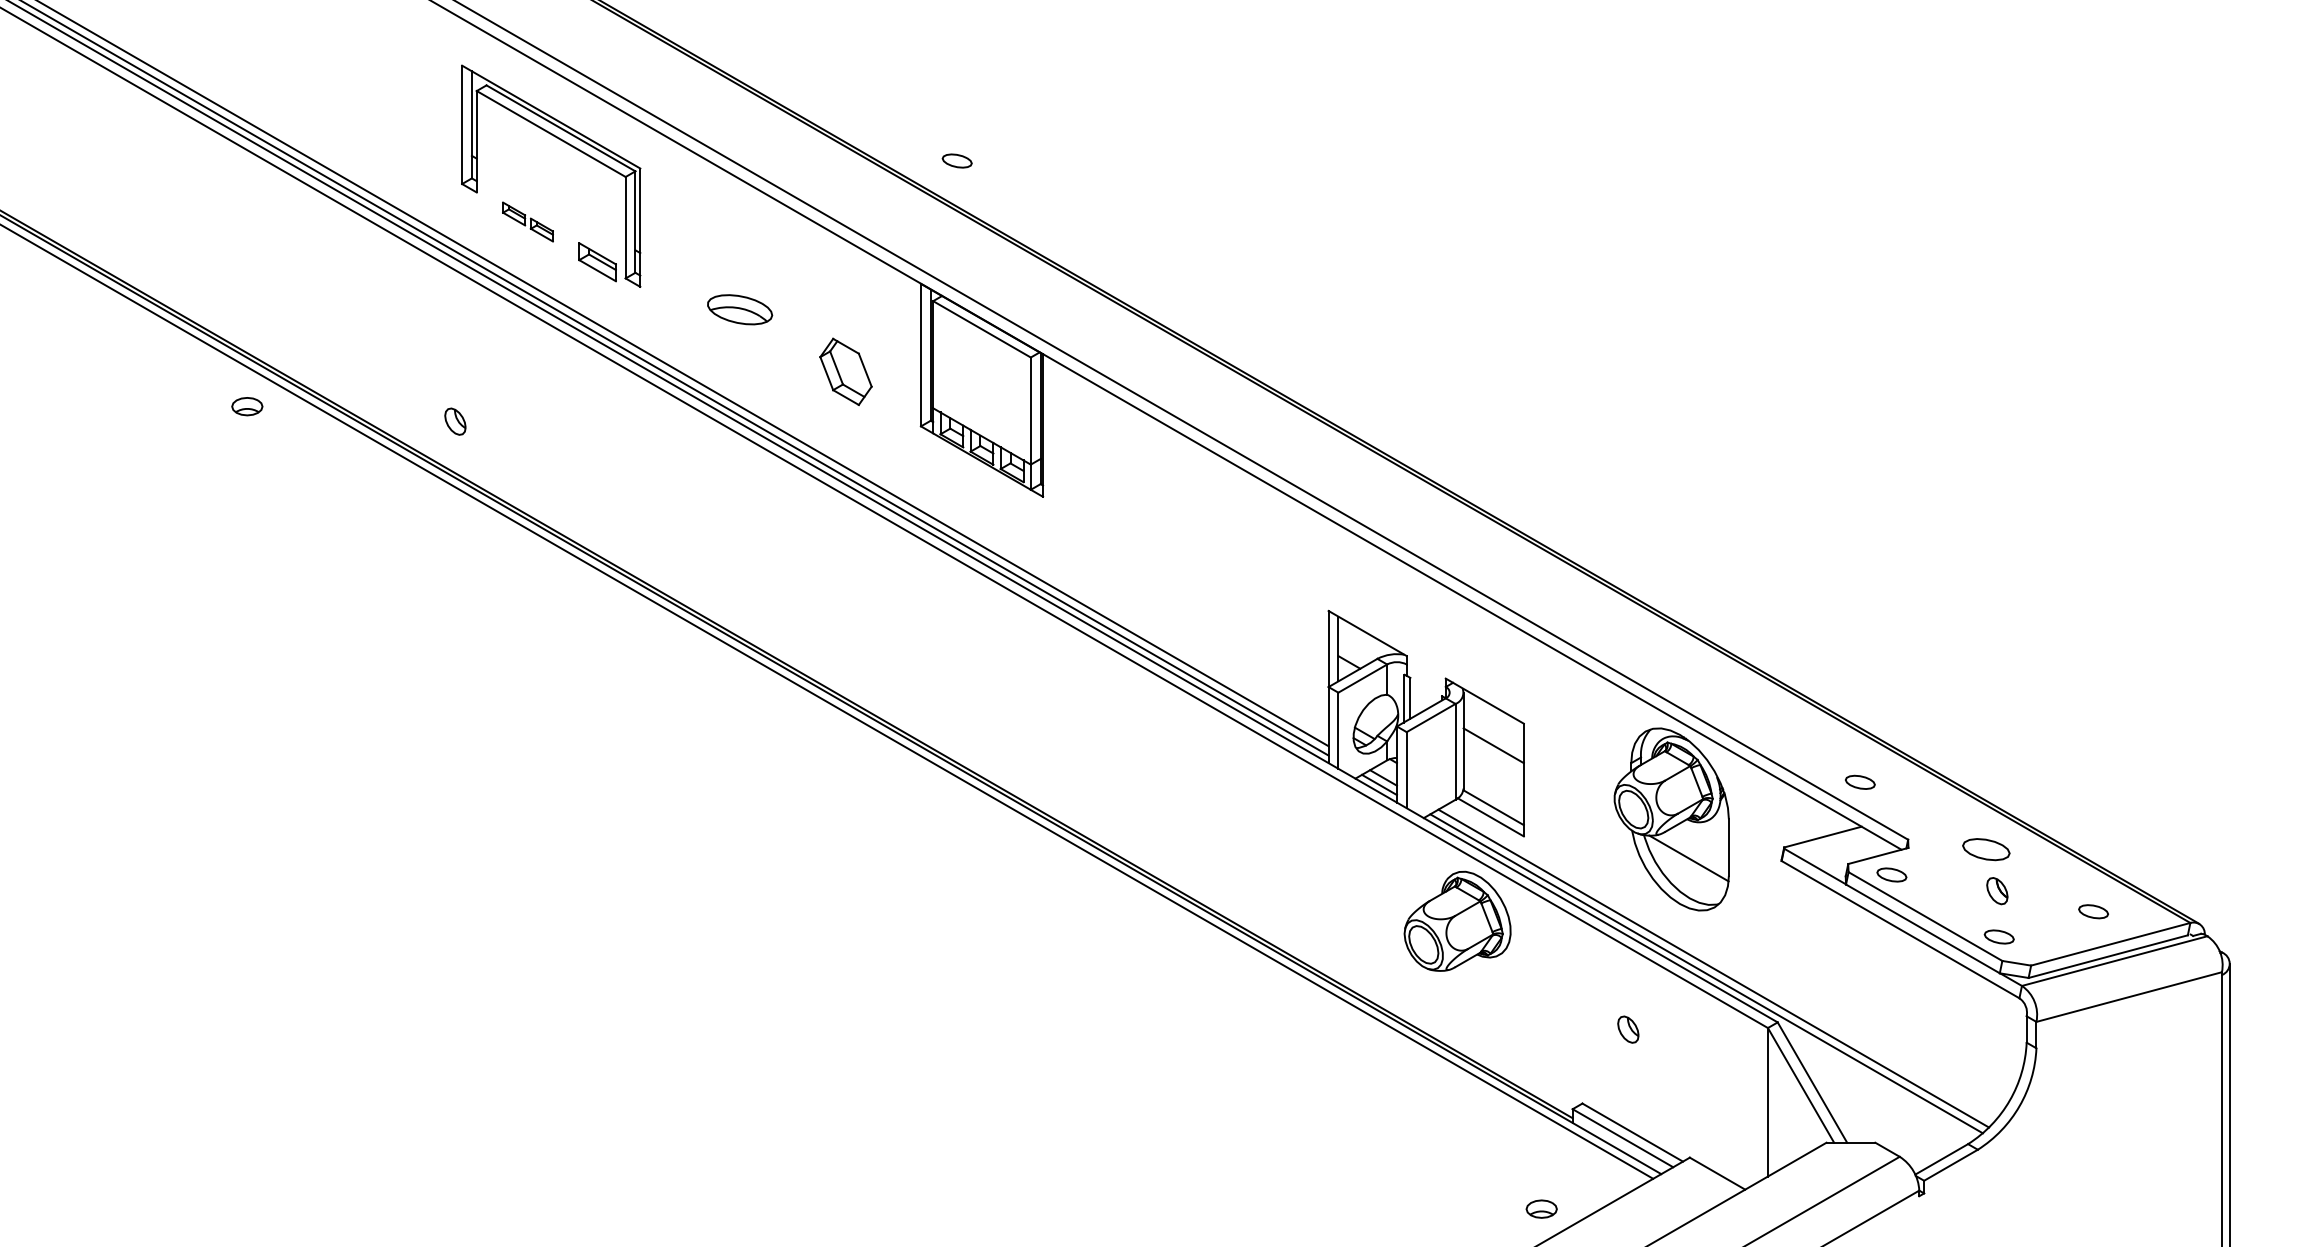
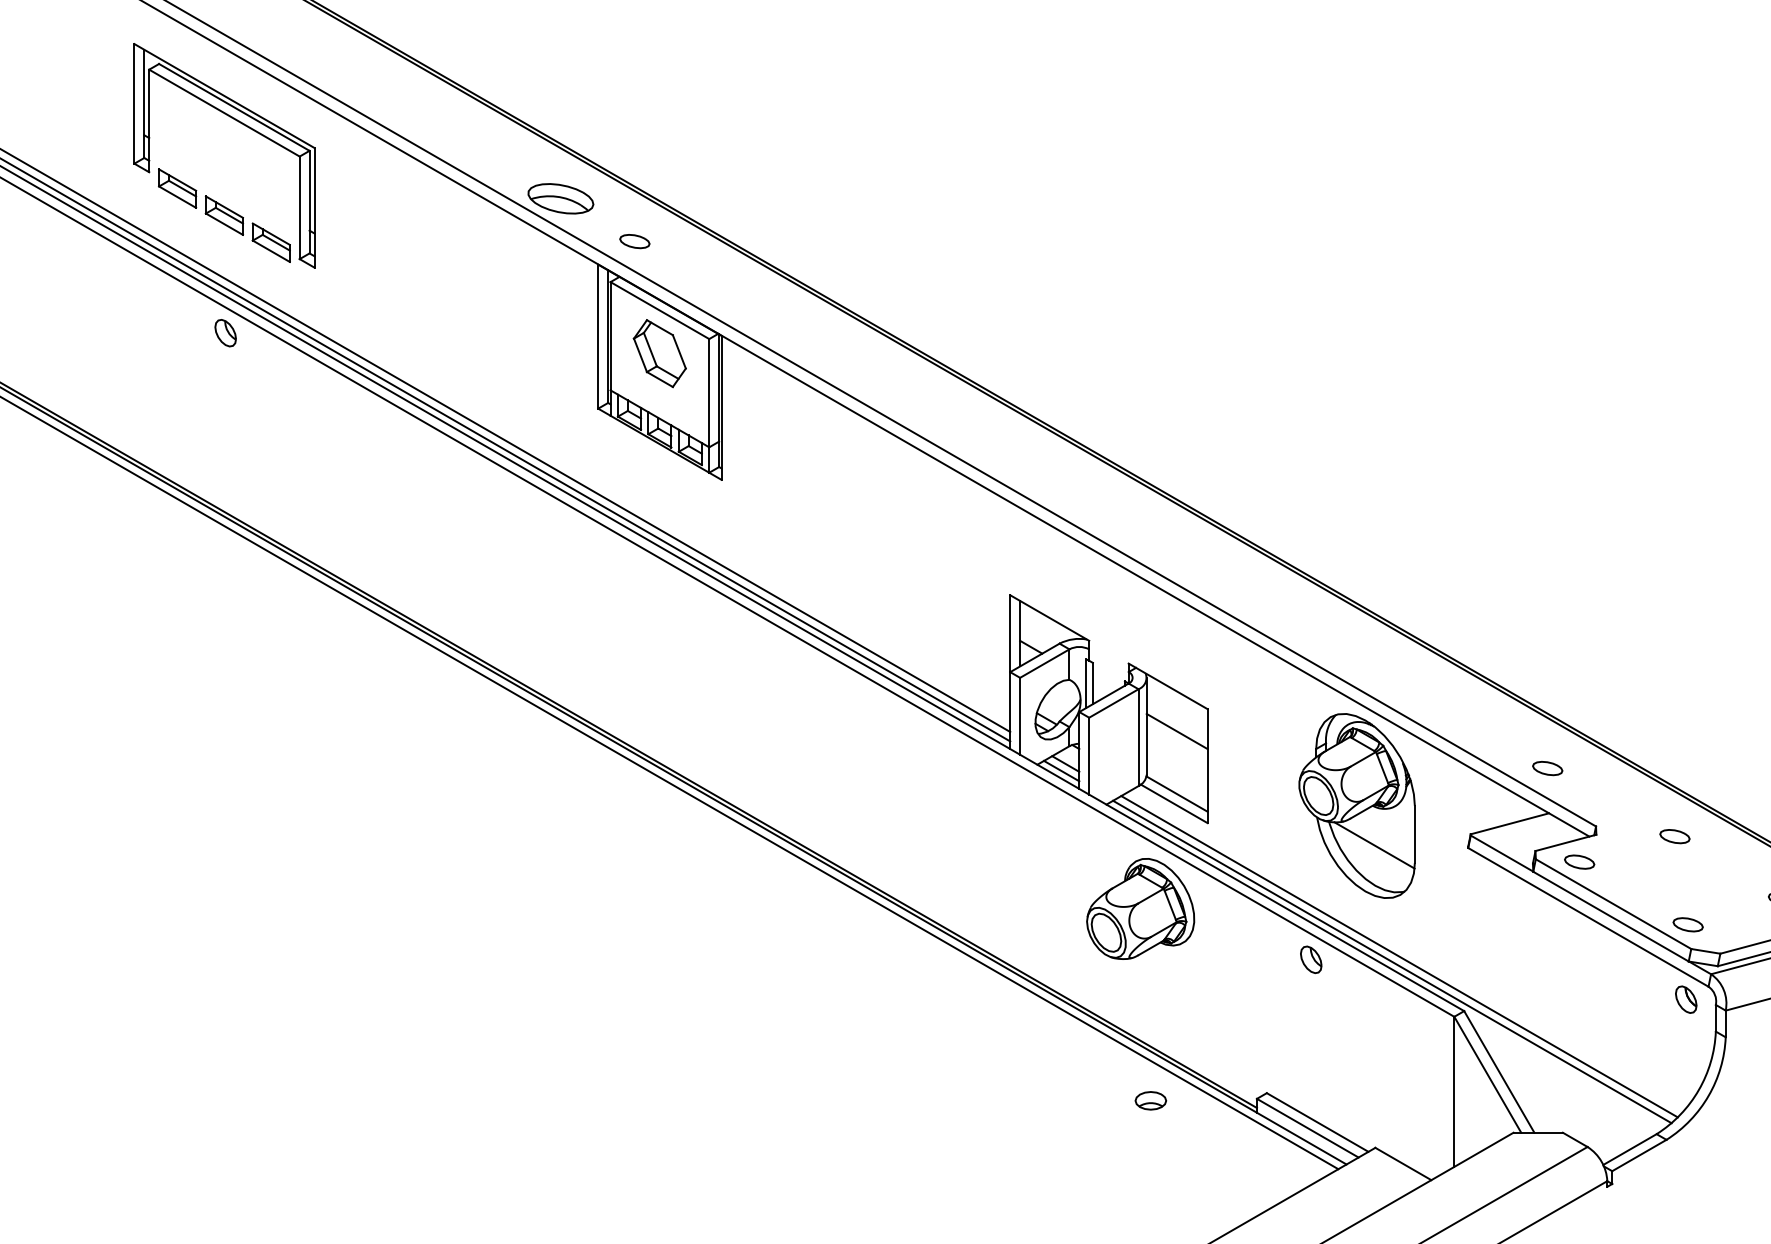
part: (956, 160) -> (634, 240), moved
part: (527, 221) -> (200, 201), size x1.67
part: (740, 309) -> (561, 198), moved
part: (845, 371) -> (659, 353), moved
part: (455, 421) -> (225, 332), moved
part: (1985, 849) -> (1674, 836), size x0.62
part: (1997, 891) -> (1686, 1000), moved
part: (1628, 1029) -> (1311, 959), moved
part: (1541, 1208) -> (1150, 1100), moved

